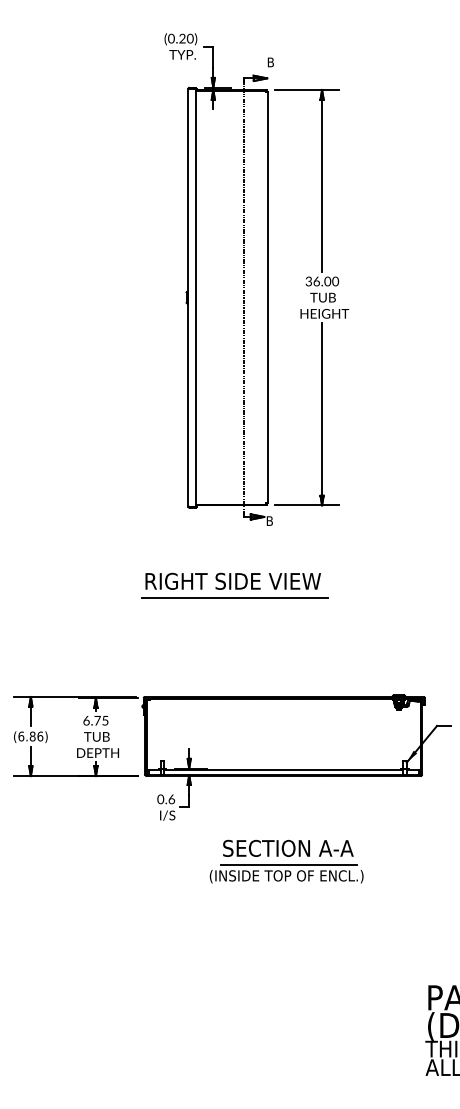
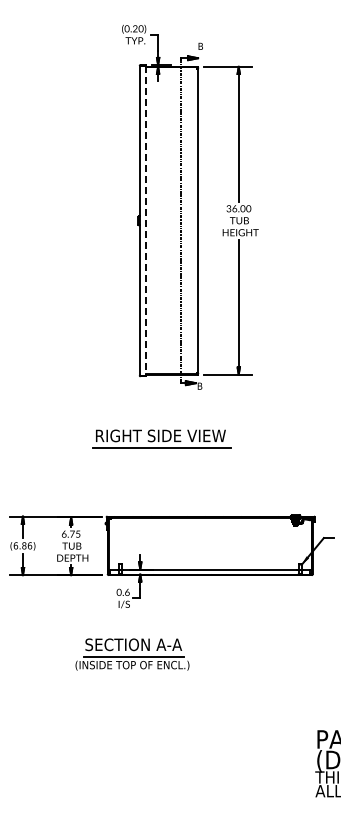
line: (196, 297) -> (145, 220), solid -> dashed
part: (234, 584) -> (161, 438), moved
part: (286, 861) -> (132, 654), moved

